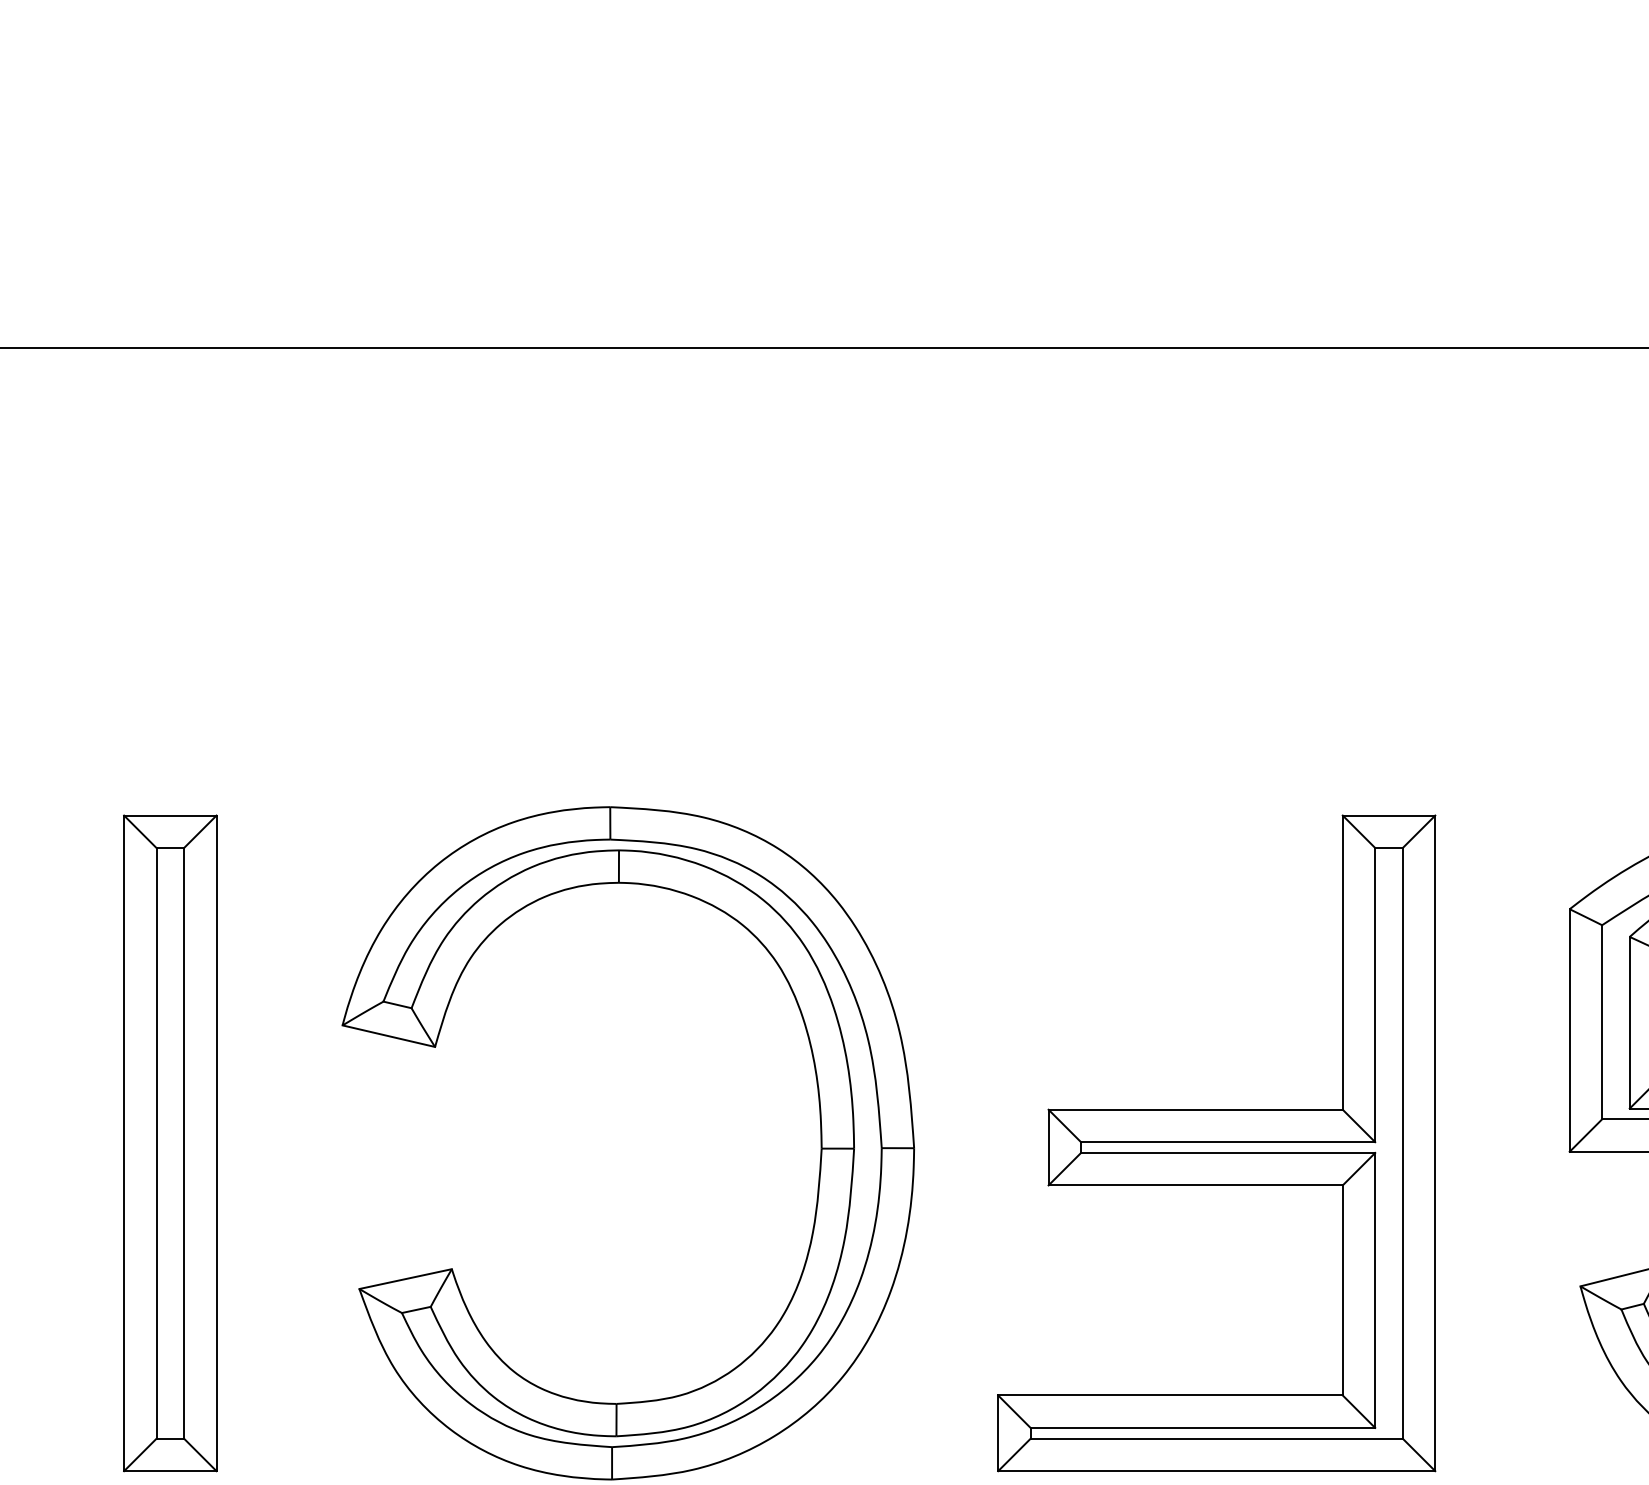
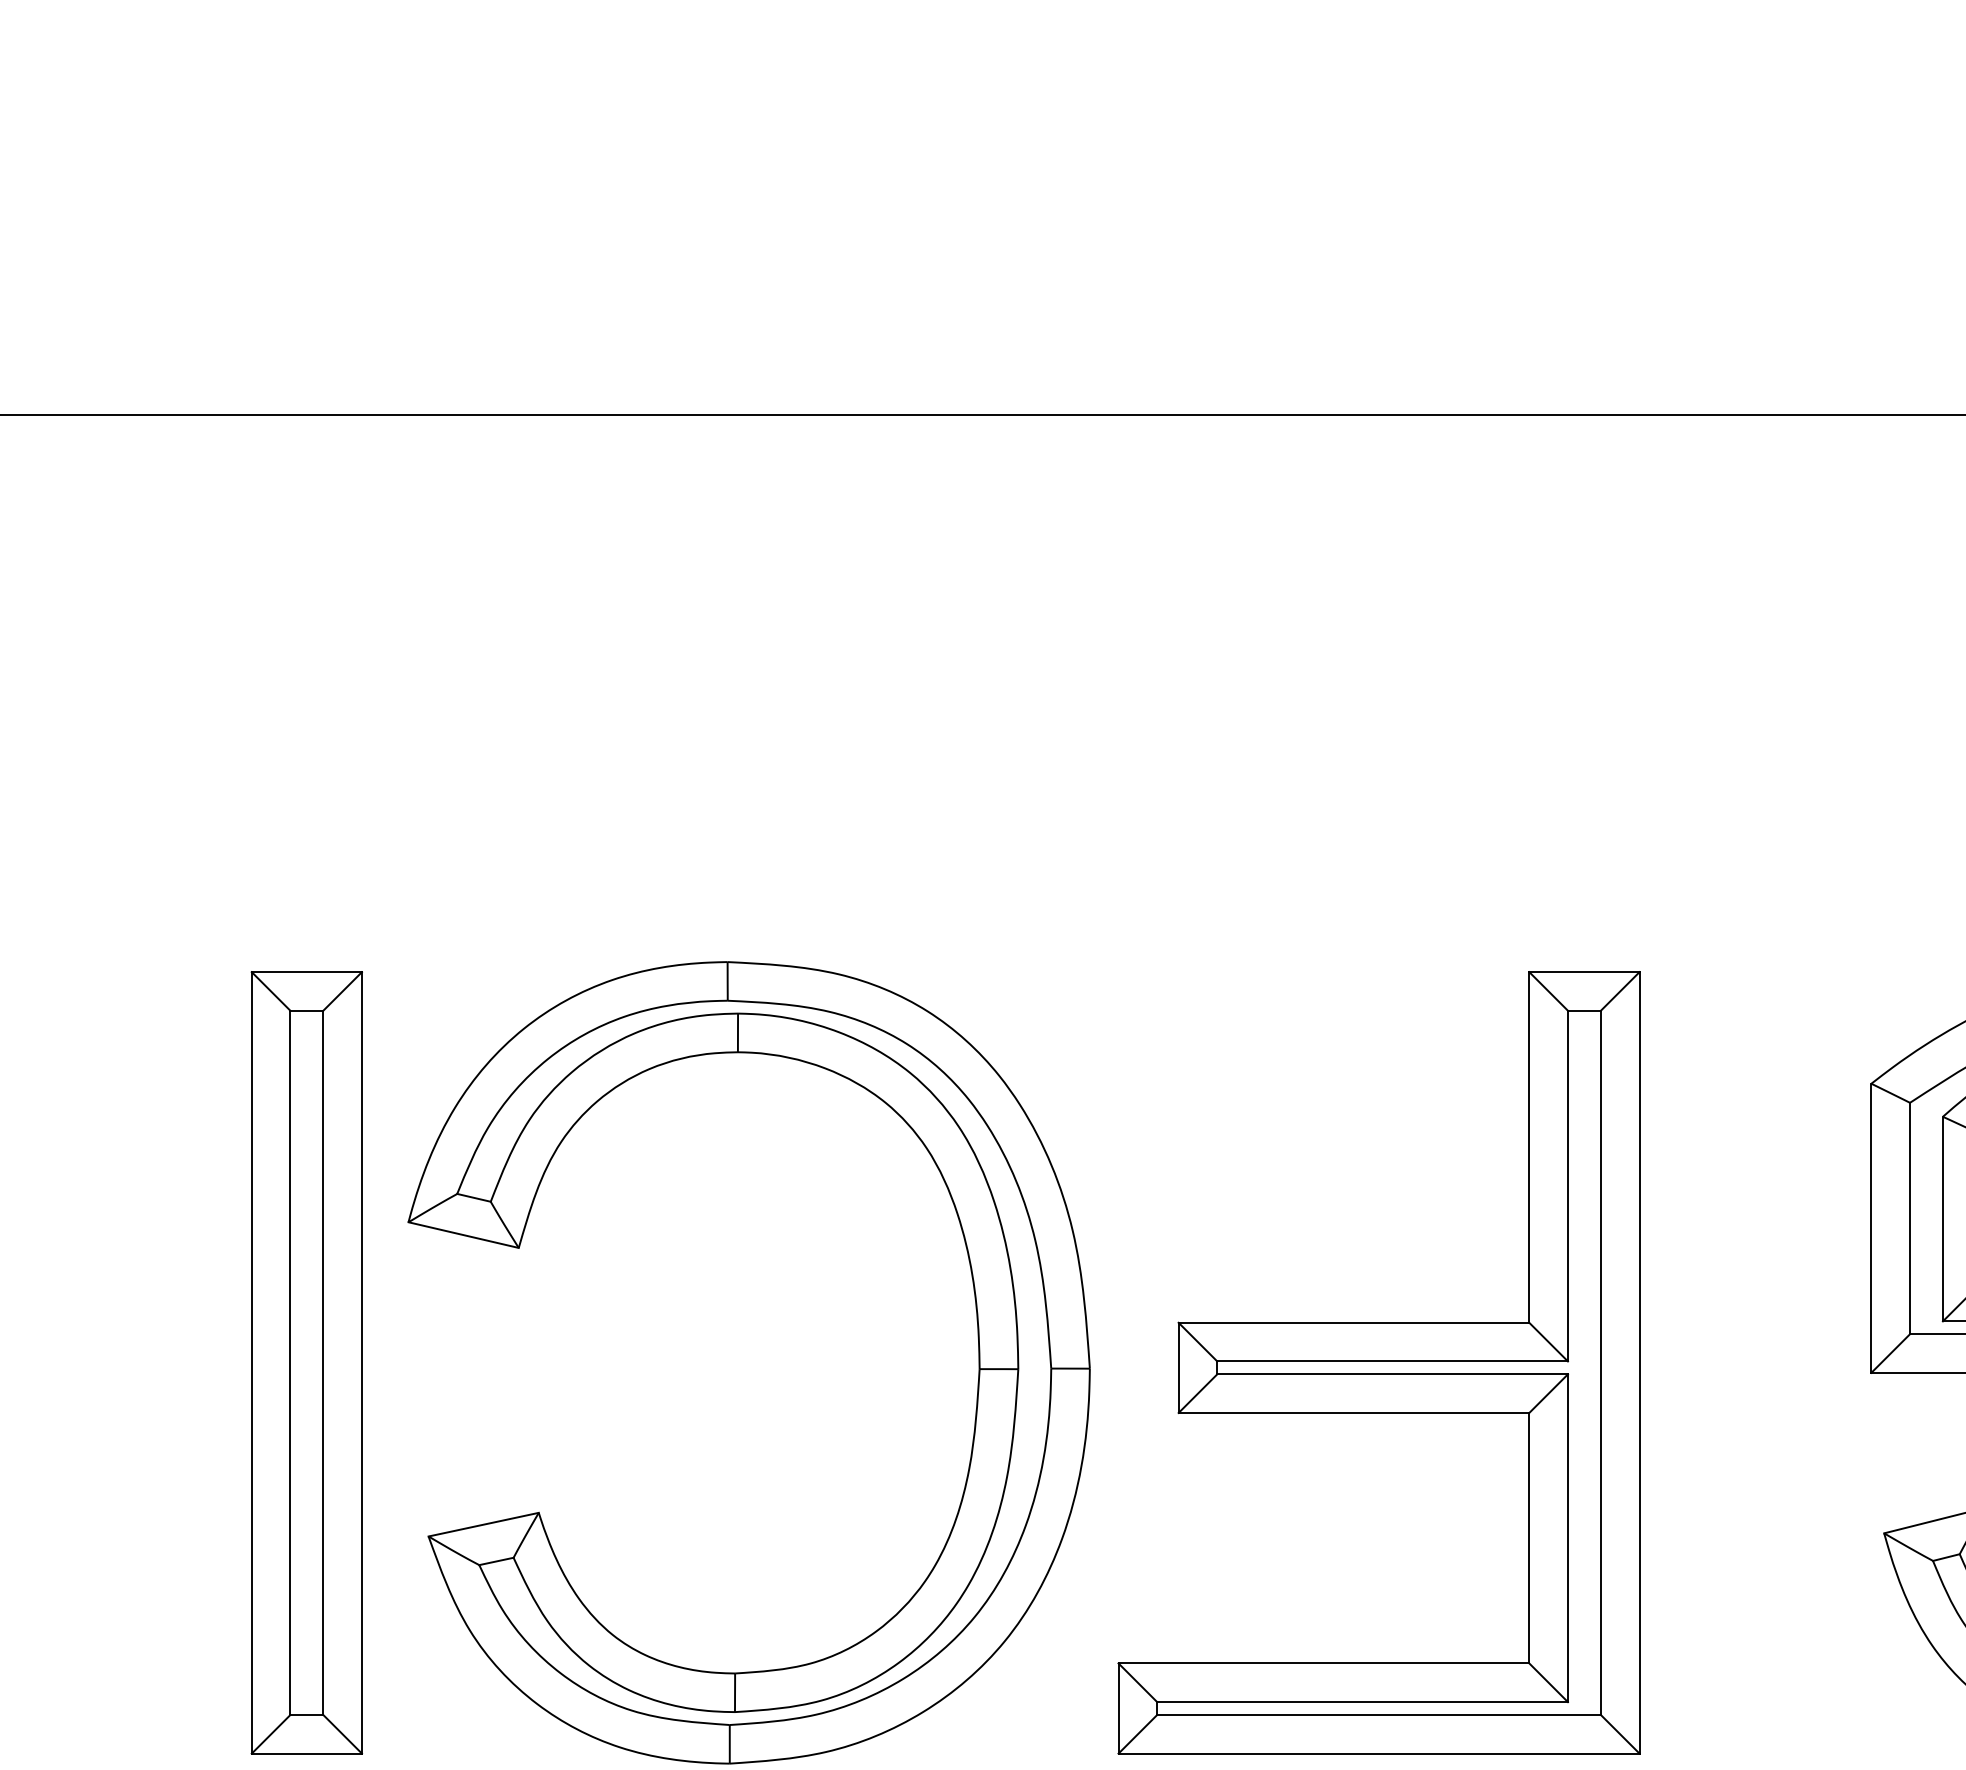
part: (170, 1143) -> (307, 1363), moved
part: (1216, 1143) -> (1378, 1363), moved

